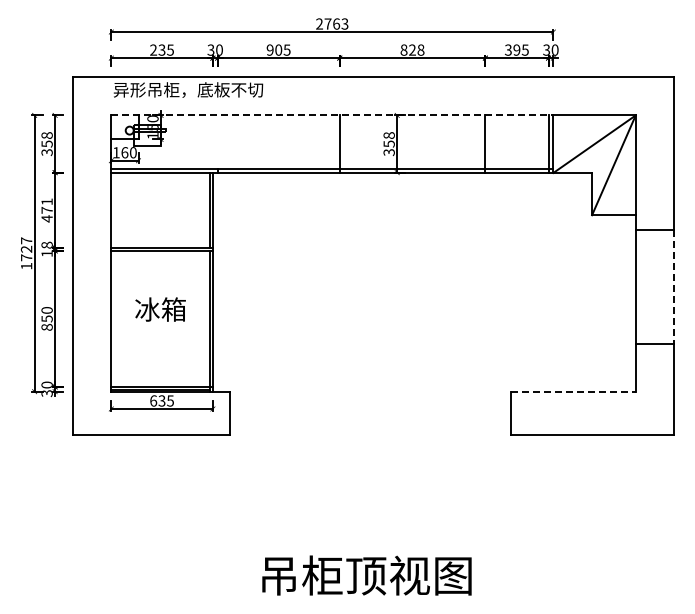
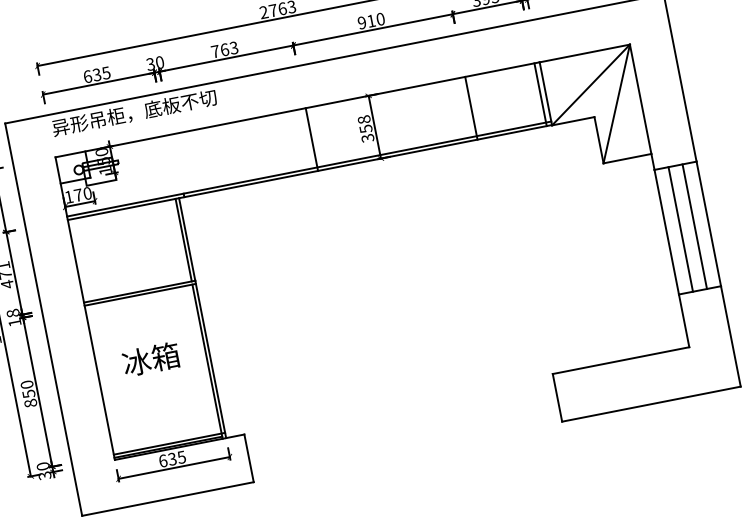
text: (153, 49) -> (87, 76), 235 -> 635
text: (278, 49) -> (224, 49), 905 -> 763
text: (412, 49) -> (371, 20), 828 -> 910
line: (332, 115) -> (297, 109), dashed -> solid
text: (124, 152) -> (77, 195), 160 -> 170
line: (648, 286) -> (680, 229), added
line: (661, 286) -> (694, 226), added
line: (674, 286) -> (709, 223), dashed -> solid
line: (573, 391) -> (621, 360), dashed -> solid

